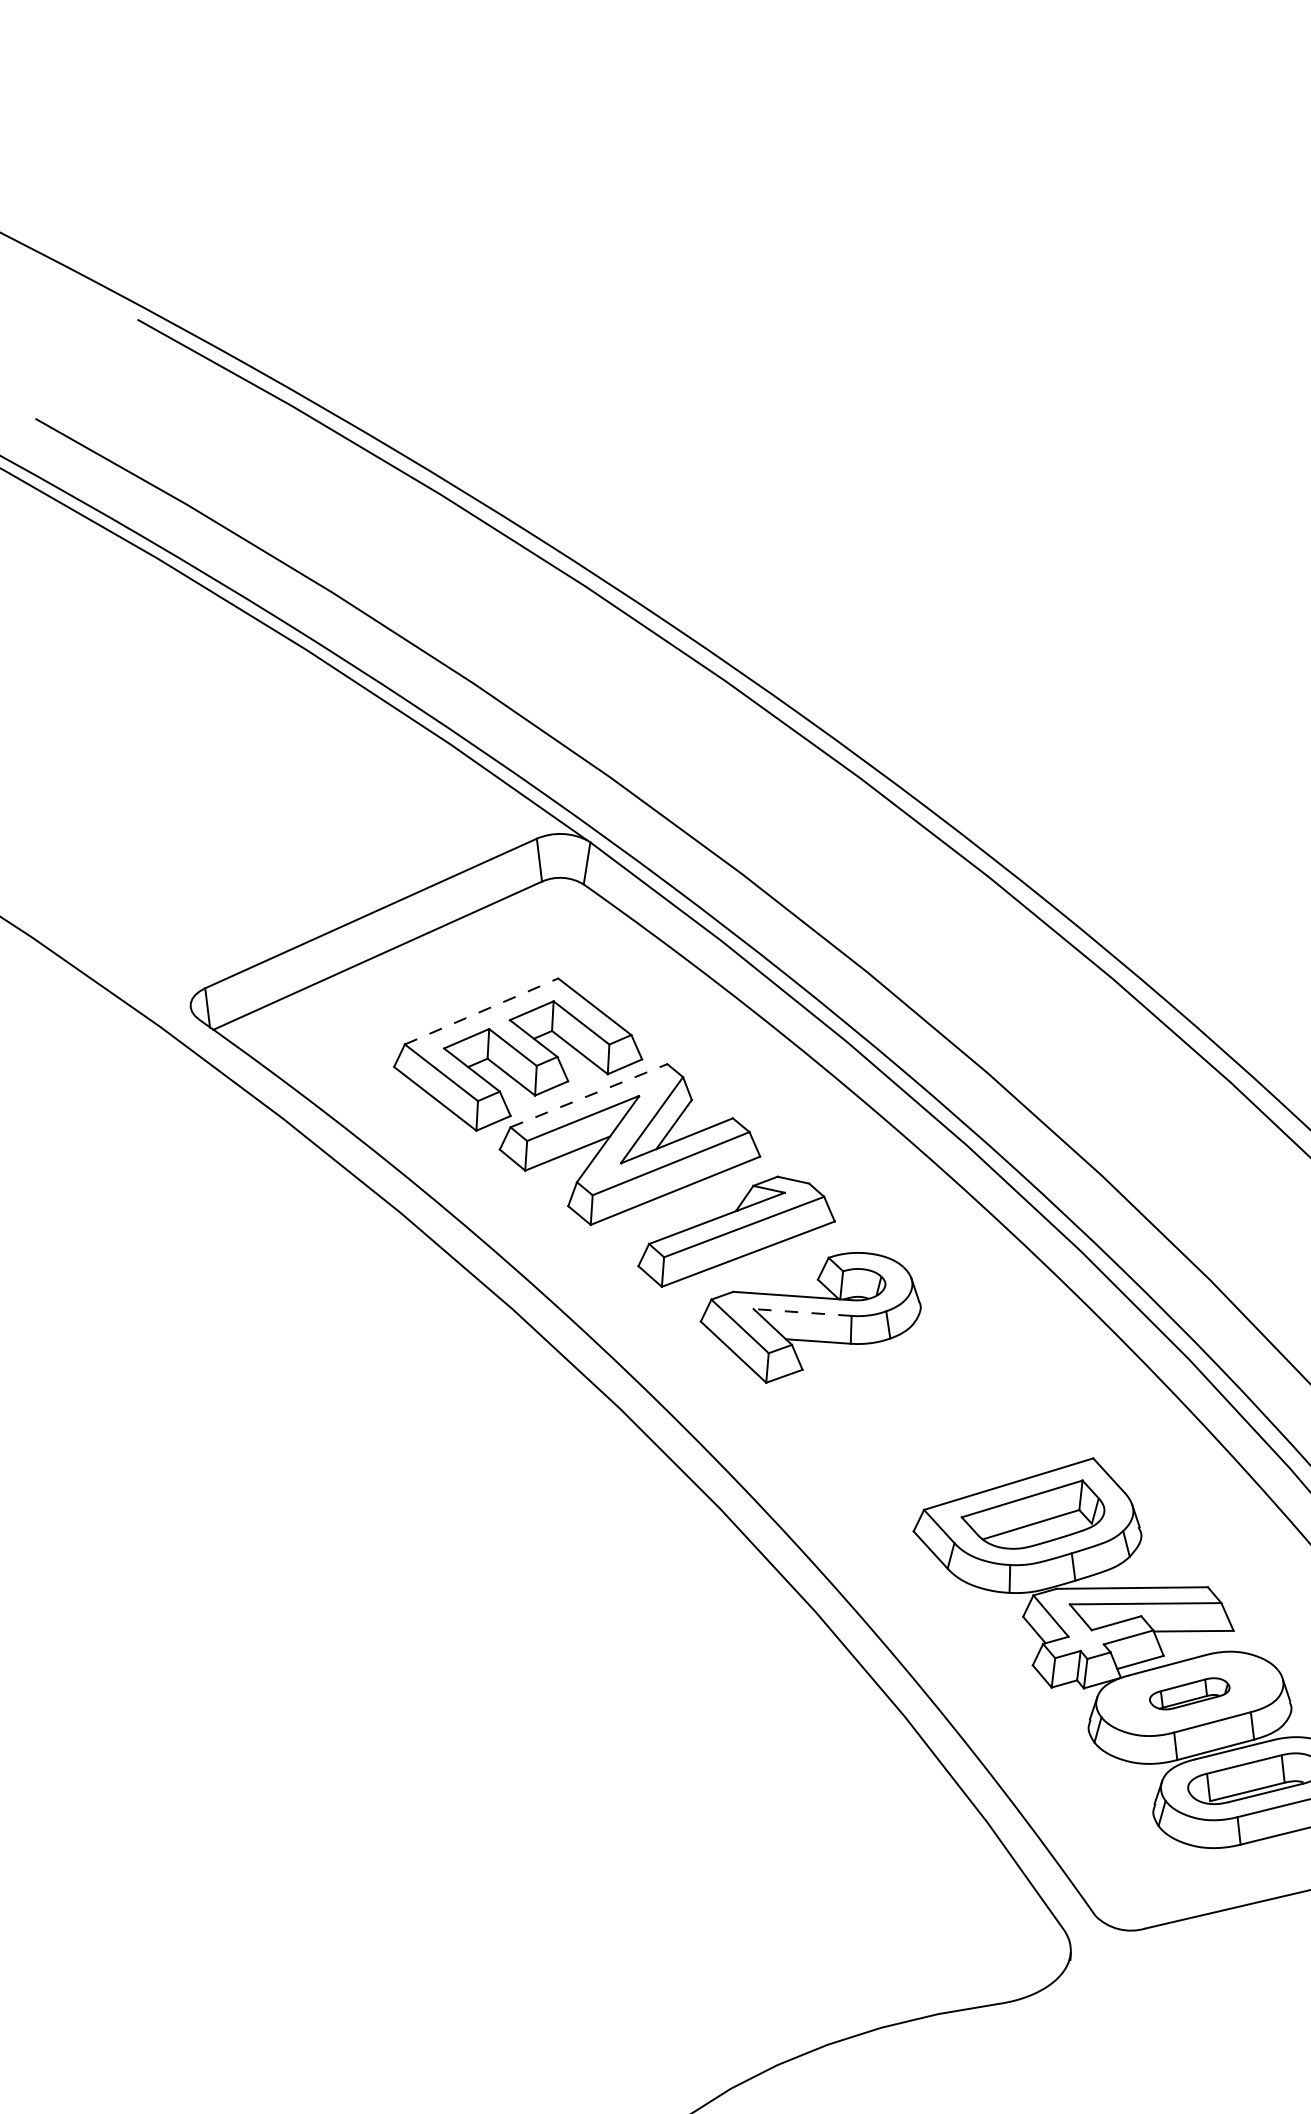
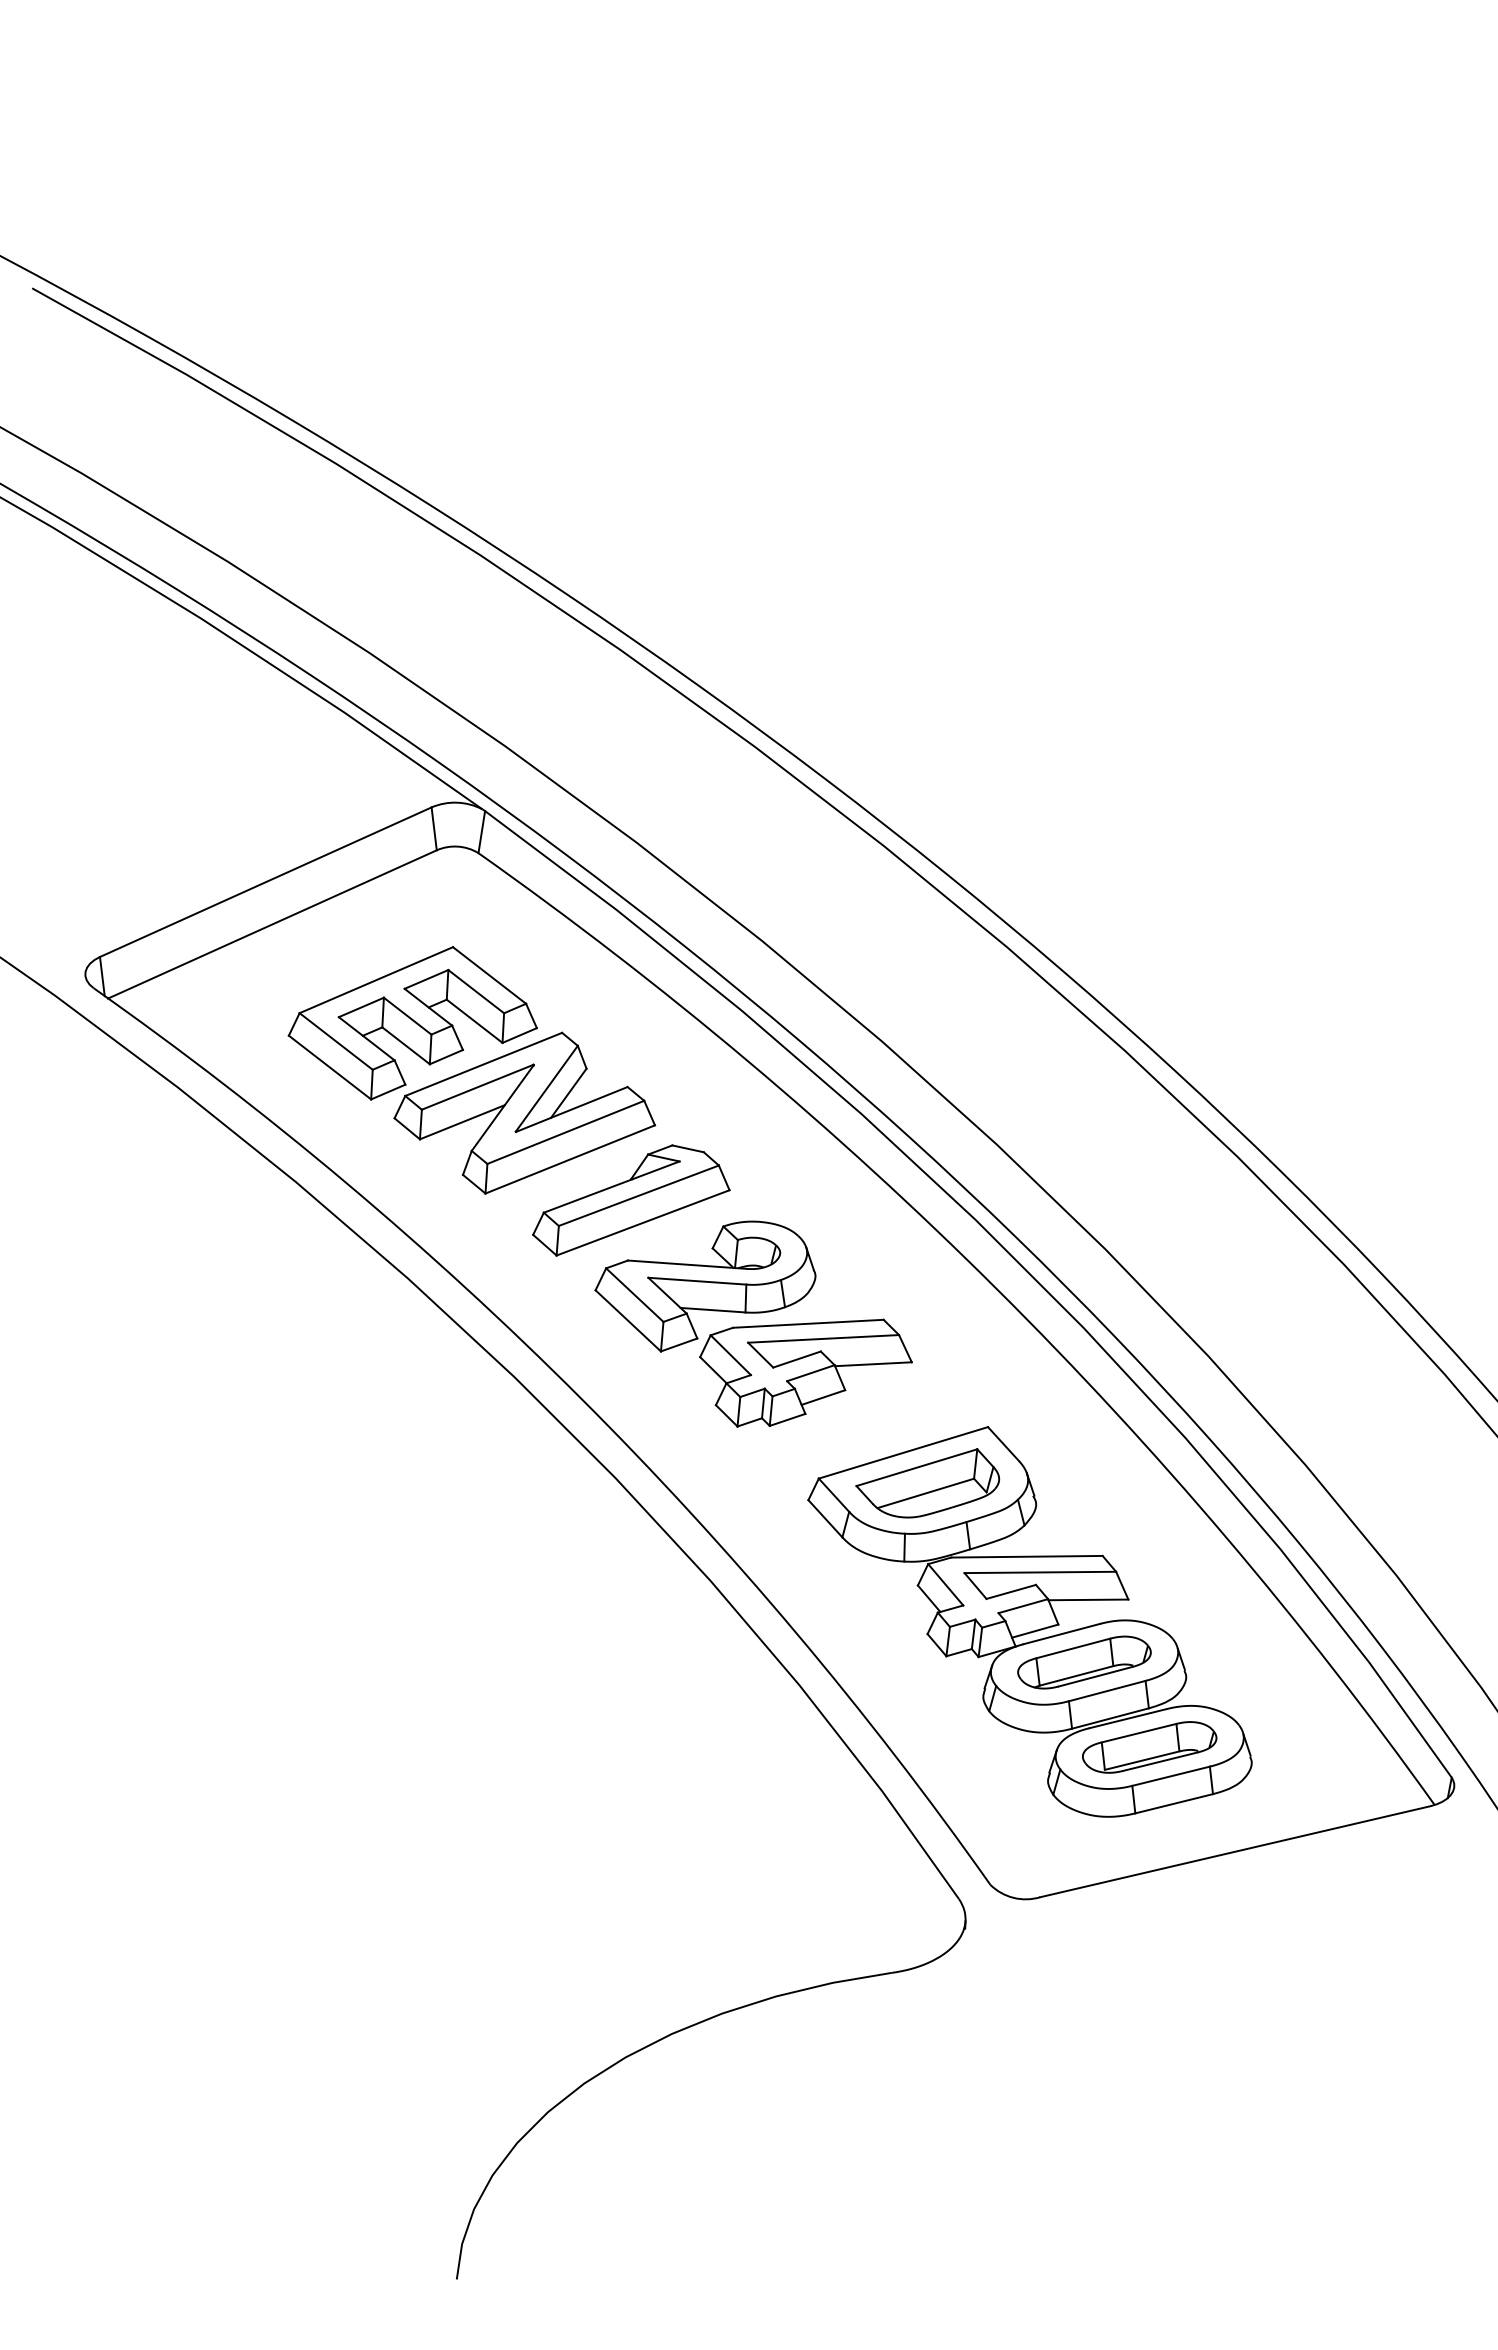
line: (481, 1010) -> (376, 979), dashed -> solid
line: (588, 1095) -> (483, 1064), dashed -> solid
line: (801, 1312) -> (696, 1281), dashed -> solid
part: (910, 1403) -> (805, 1372), added
part: (1189, 1693) -> (1084, 1662), size x1.67

